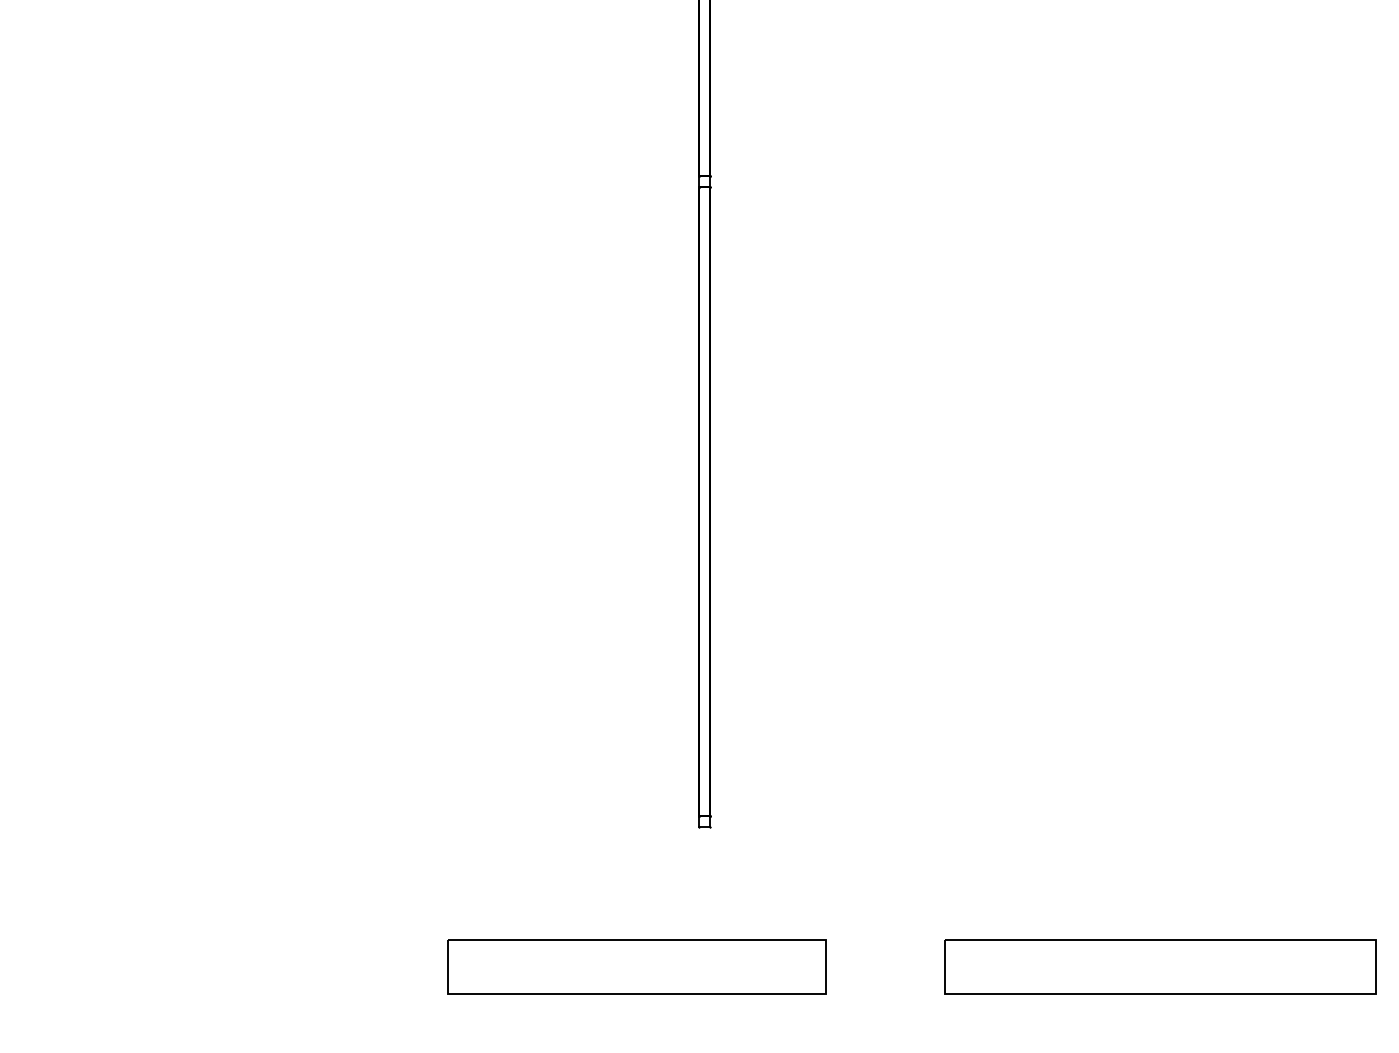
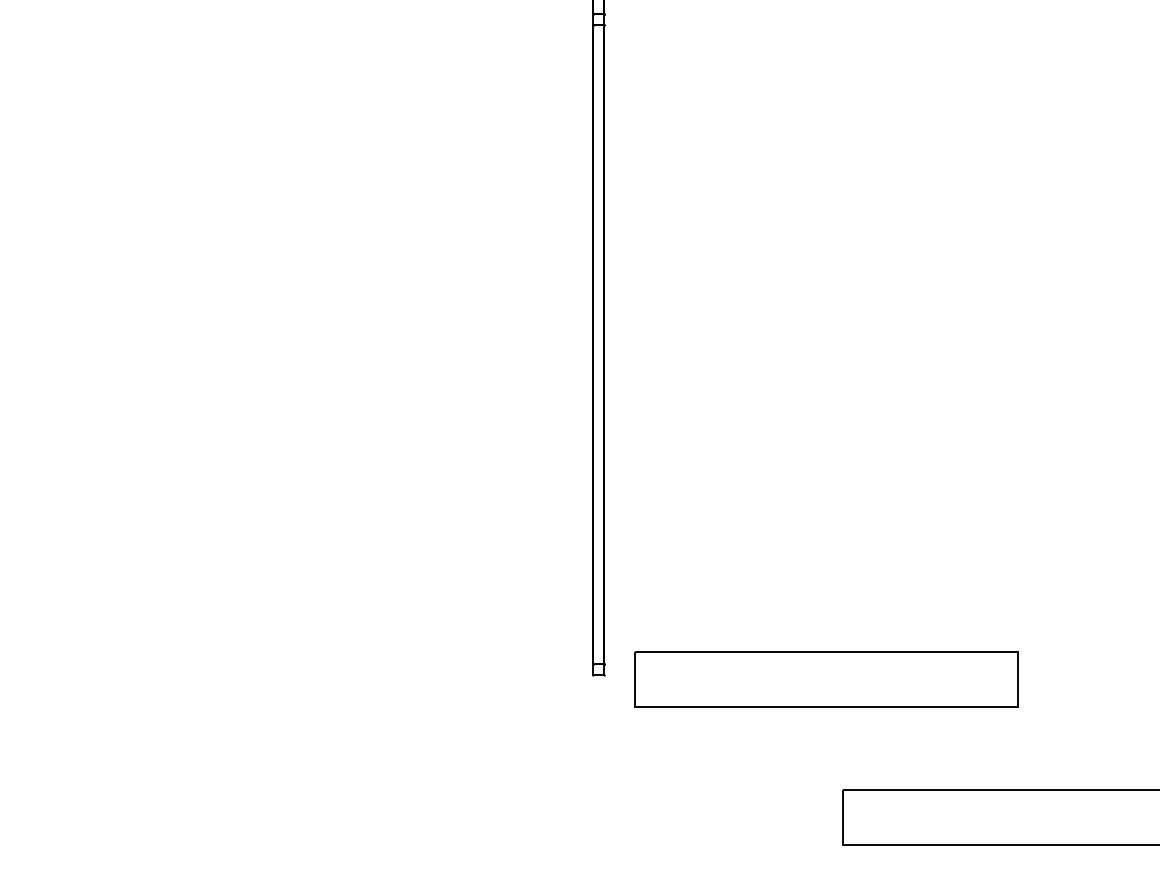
part: (636, 966) -> (825, 678), moved

